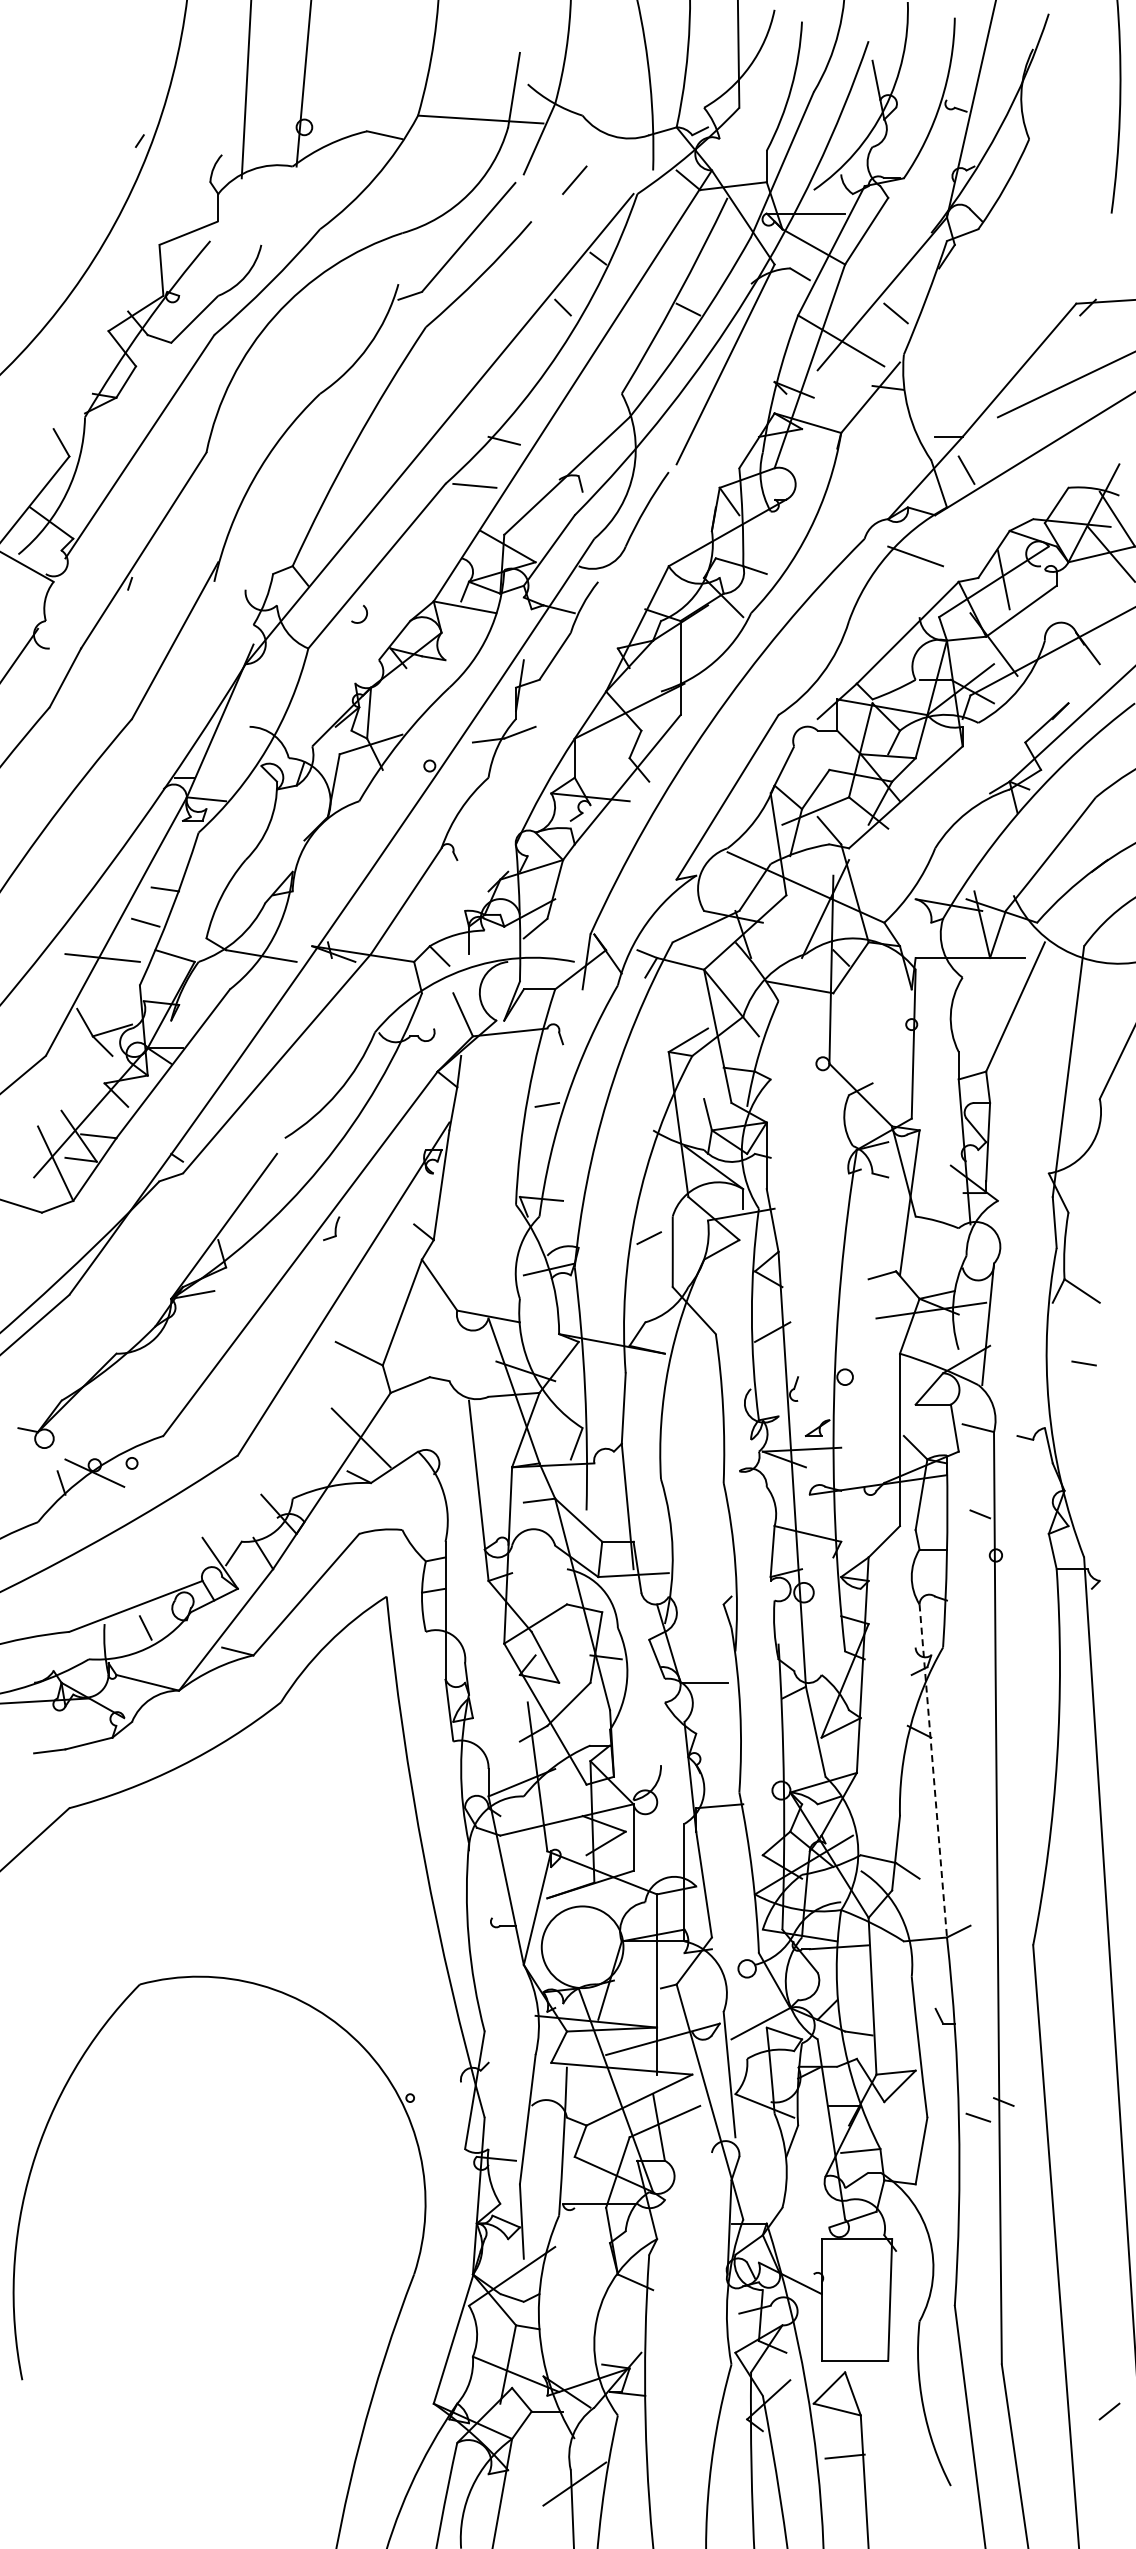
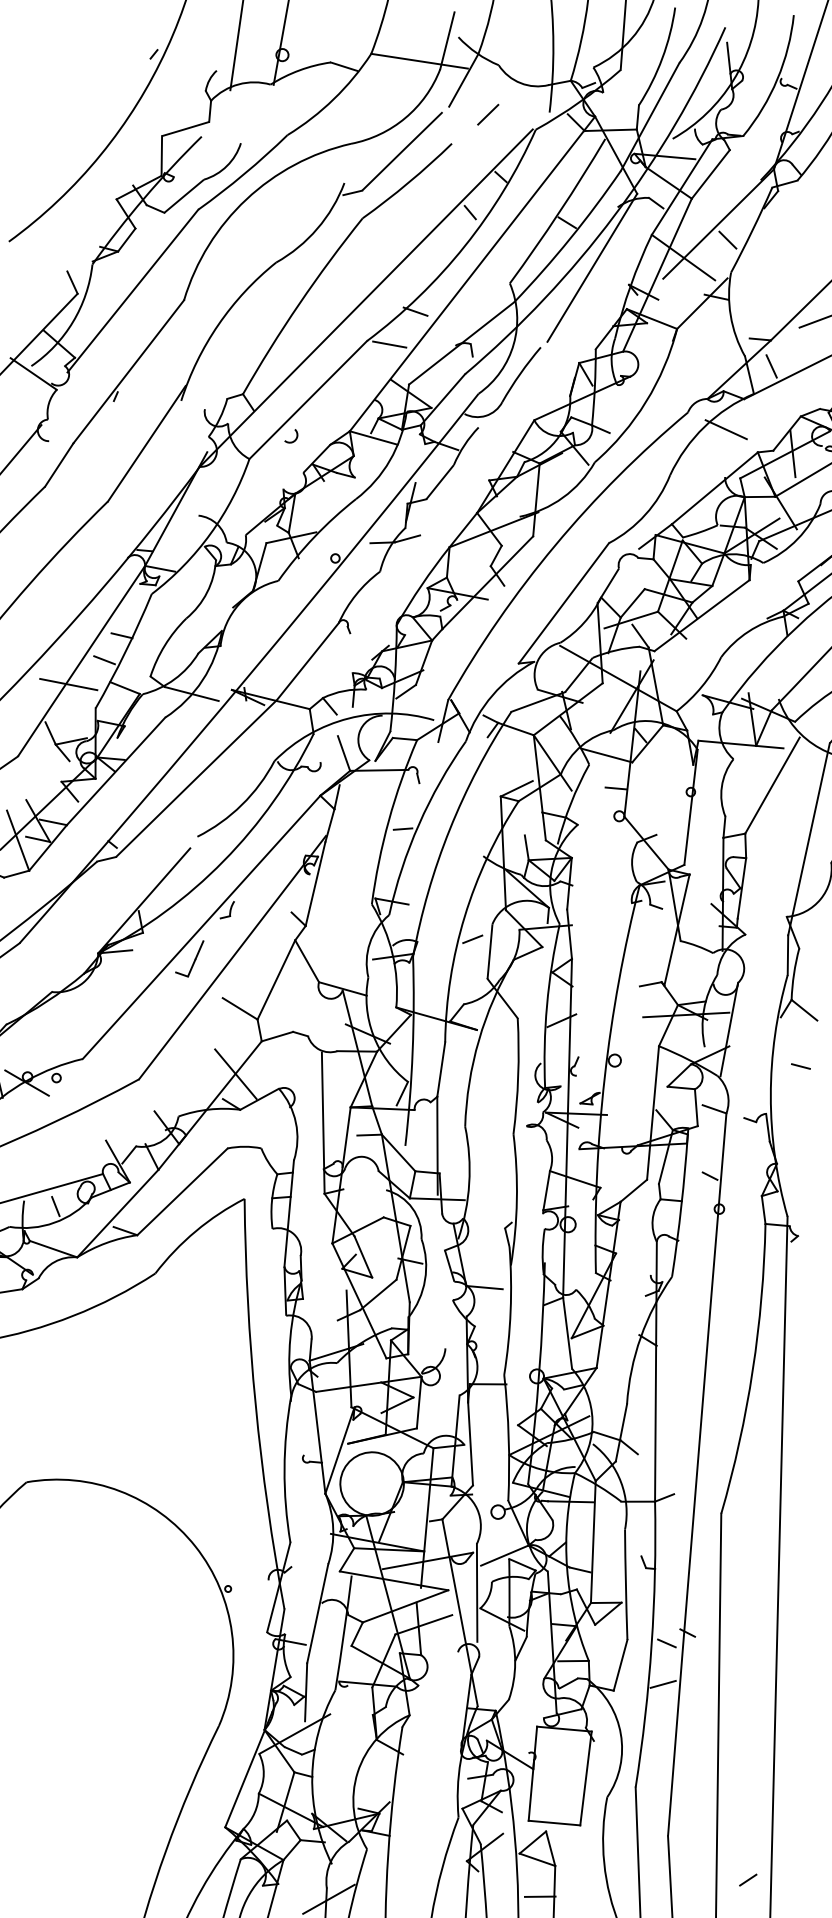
line: (815, 1028) -> (616, 788), added
part: (294, 1297) -> (193, 960), added
line: (933, 1771) -> (656, 1372), dashed -> solid
line: (978, 2170) -> (663, 1684), added

